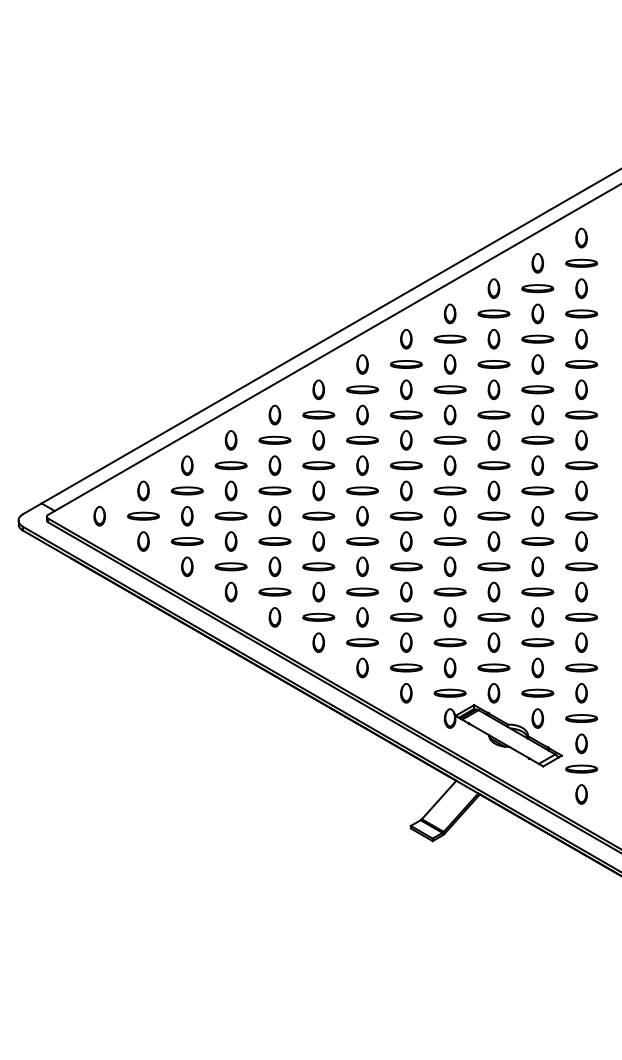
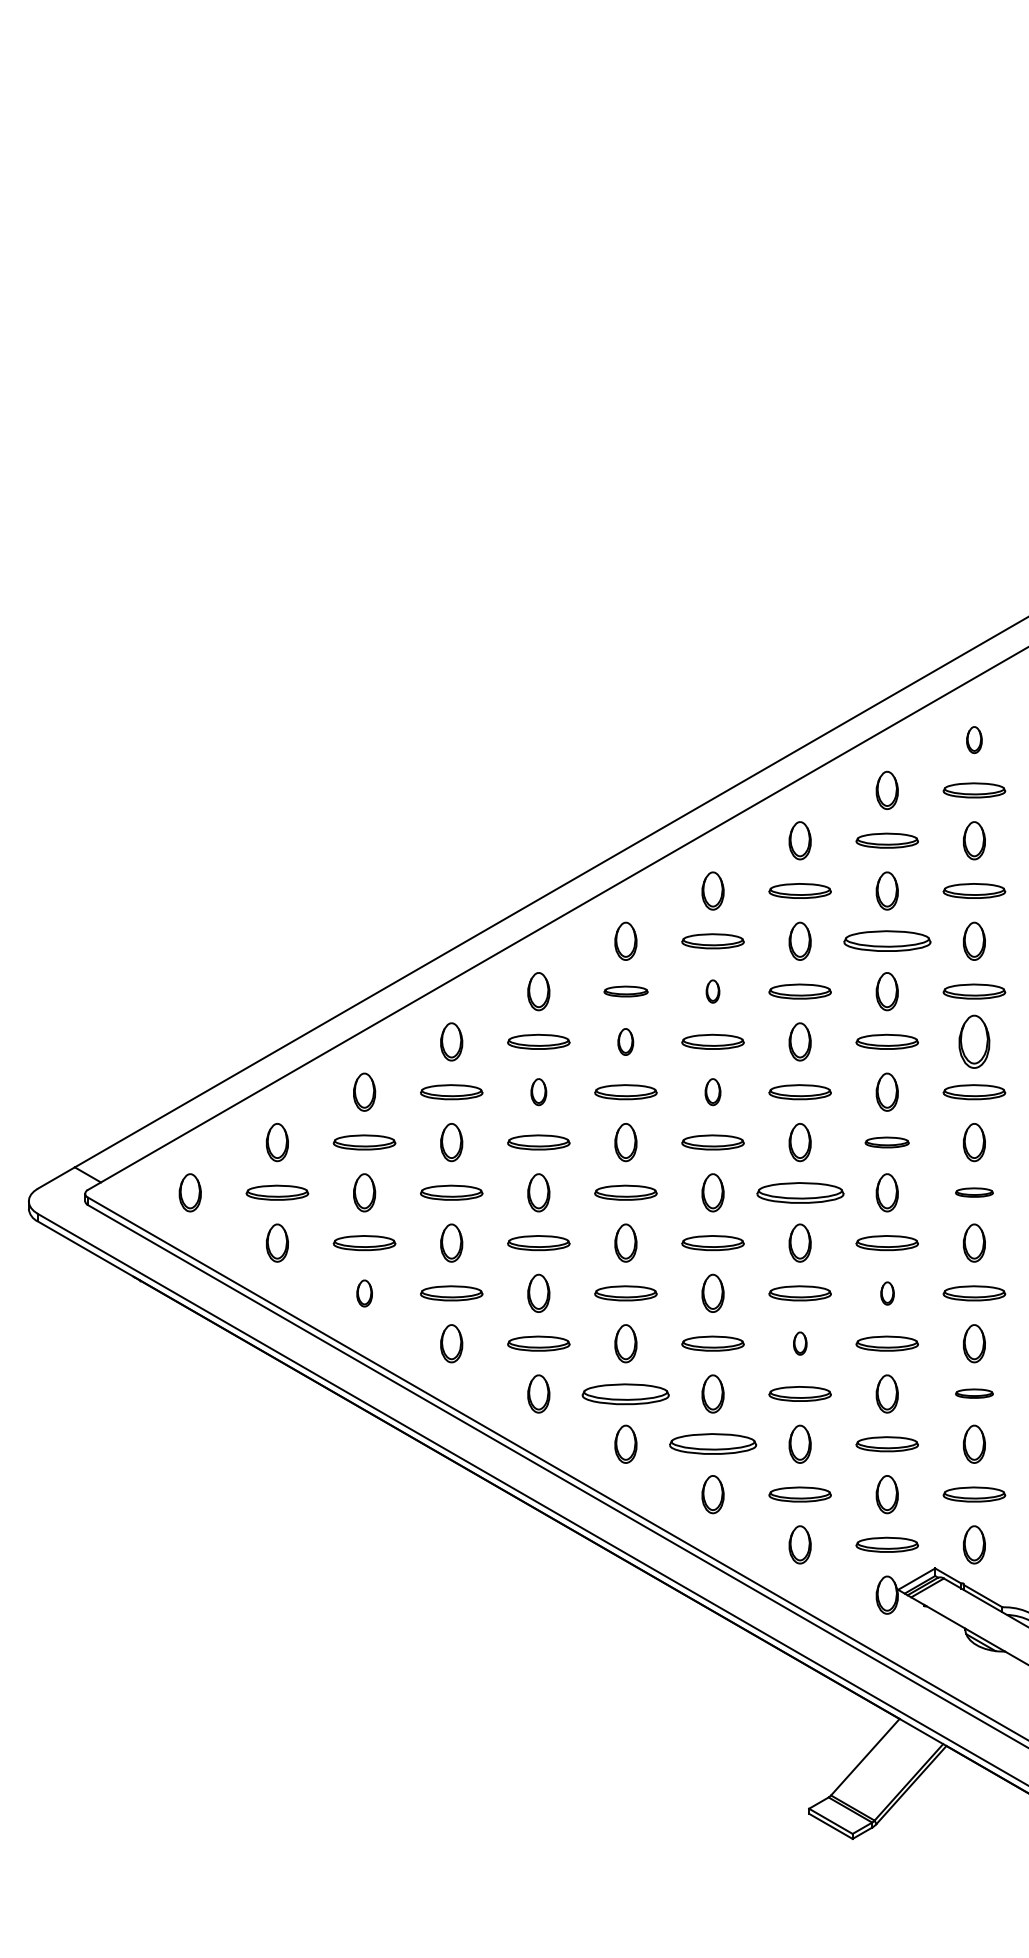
part: (493, 288) -> (973, 739), size x0.7
part: (449, 389) -> (885, 940), size x1.4
part: (318, 414) -> (625, 990), size x0.7
part: (362, 414) -> (712, 990), size x0.6
part: (318, 440) -> (625, 1042), size x0.7
part: (493, 440) -> (973, 1042), size x1.4
part: (274, 465) -> (537, 1091), size x0.7
part: (362, 465) -> (712, 1091), size x0.7
part: (449, 490) -> (885, 1141), size x0.7
part: (405, 515) -> (798, 1191), size x1.4
part: (493, 515) -> (973, 1191), size x0.6
part: (187, 566) -> (364, 1292), size x0.7
part: (450, 566) -> (887, 1292), size x0.6
part: (406, 591) -> (800, 1342), size x0.6
part: (318, 616) -> (625, 1392), size x1.4
part: (493, 616) -> (973, 1392), size x0.6
part: (362, 642) -> (712, 1443), size x1.4

